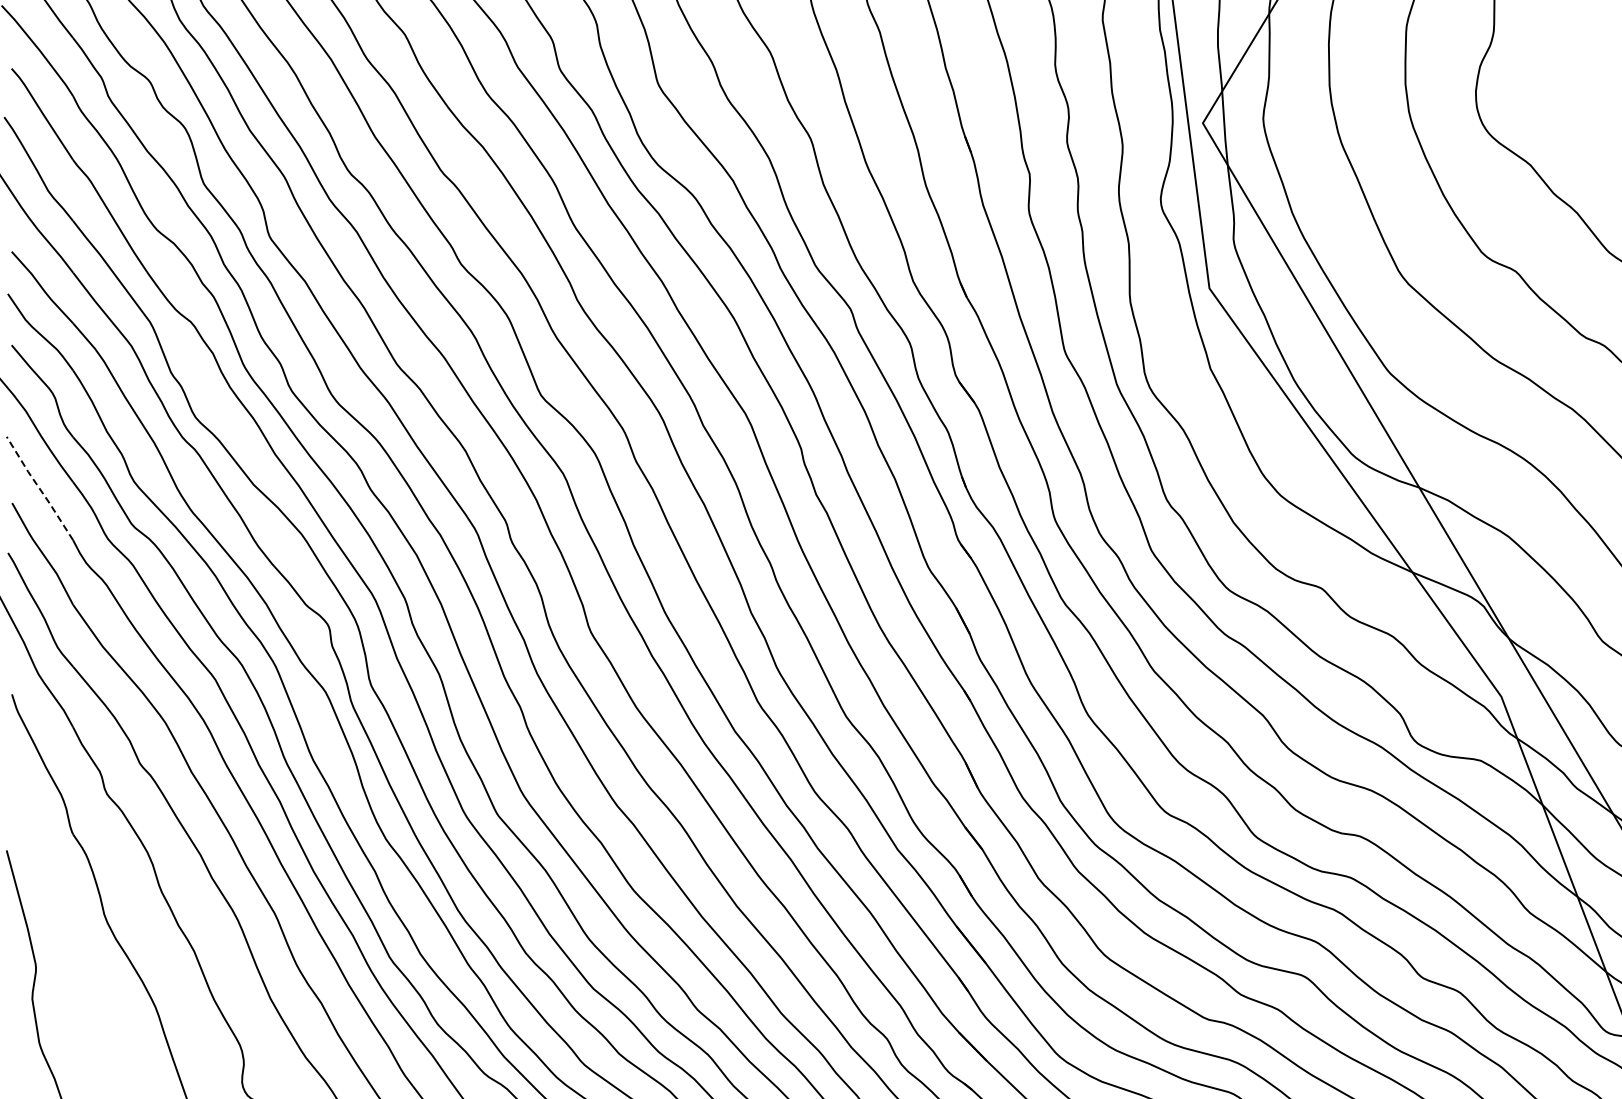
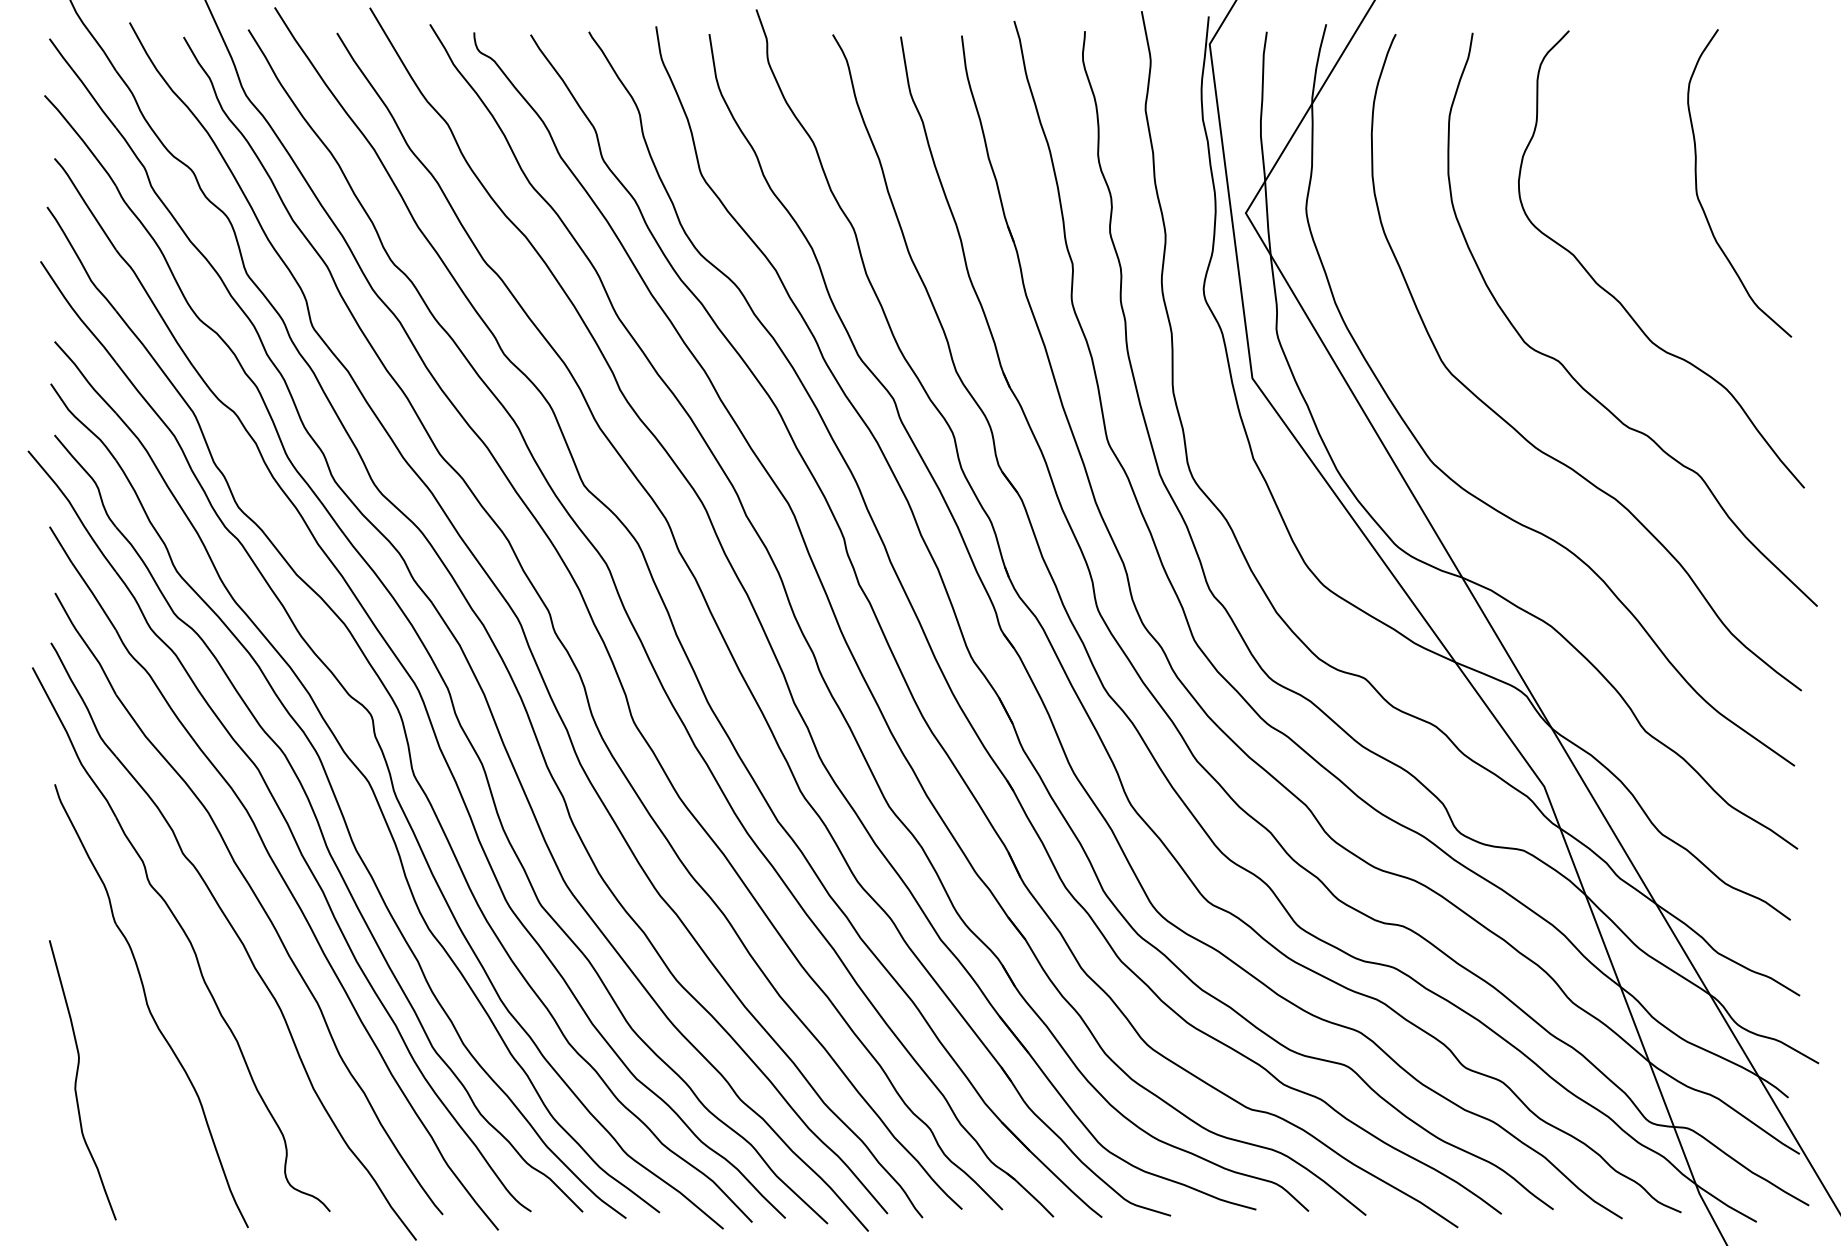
line: (39, 488) -> (82, 578), dashed -> solid

